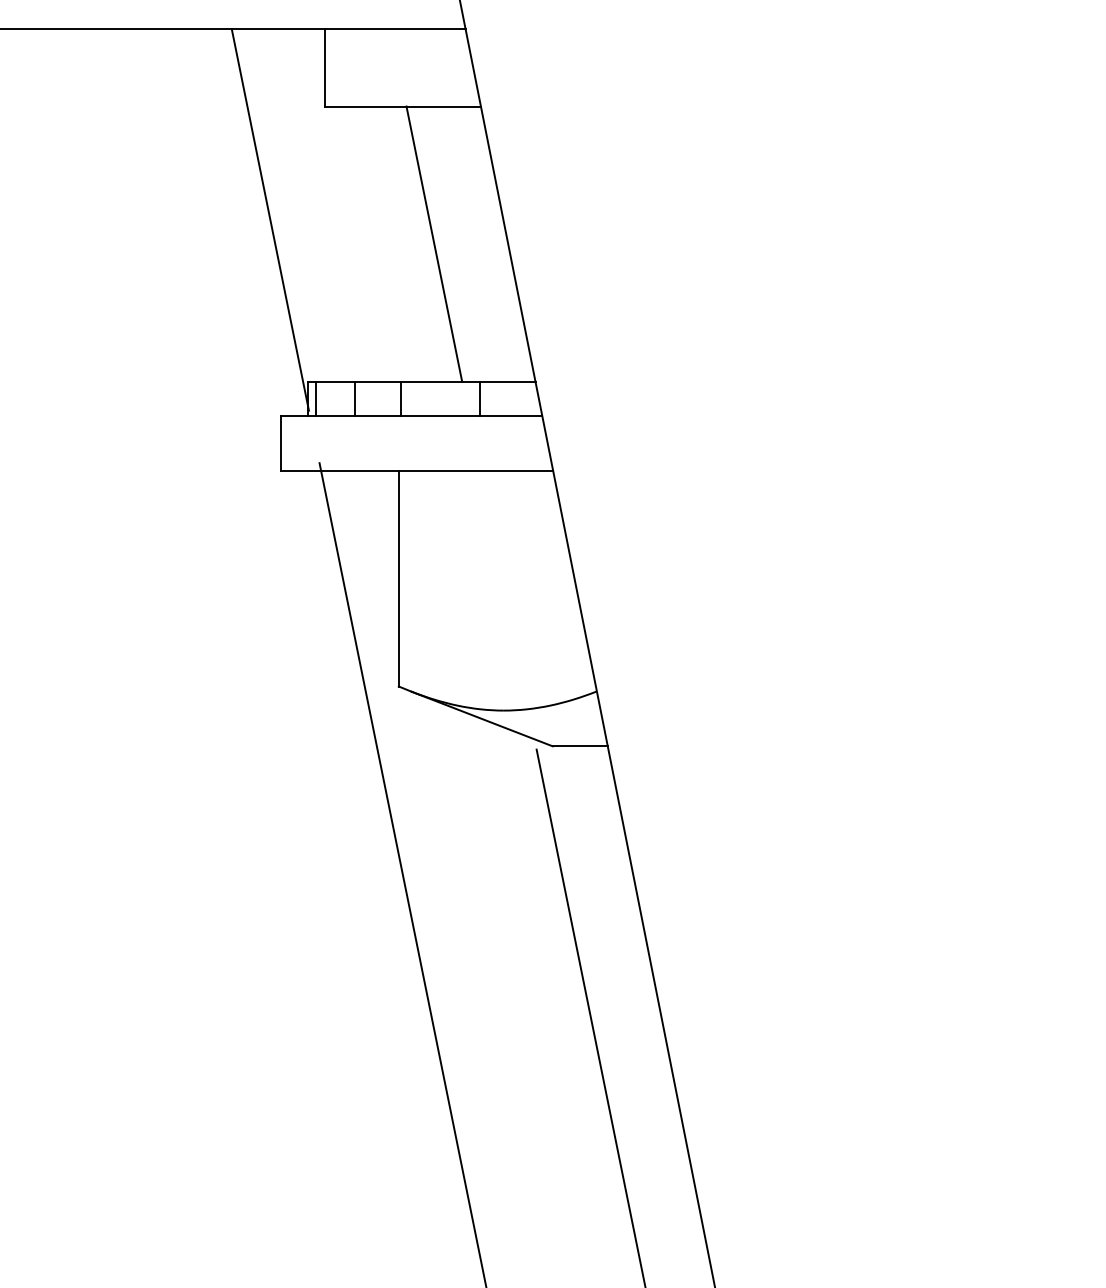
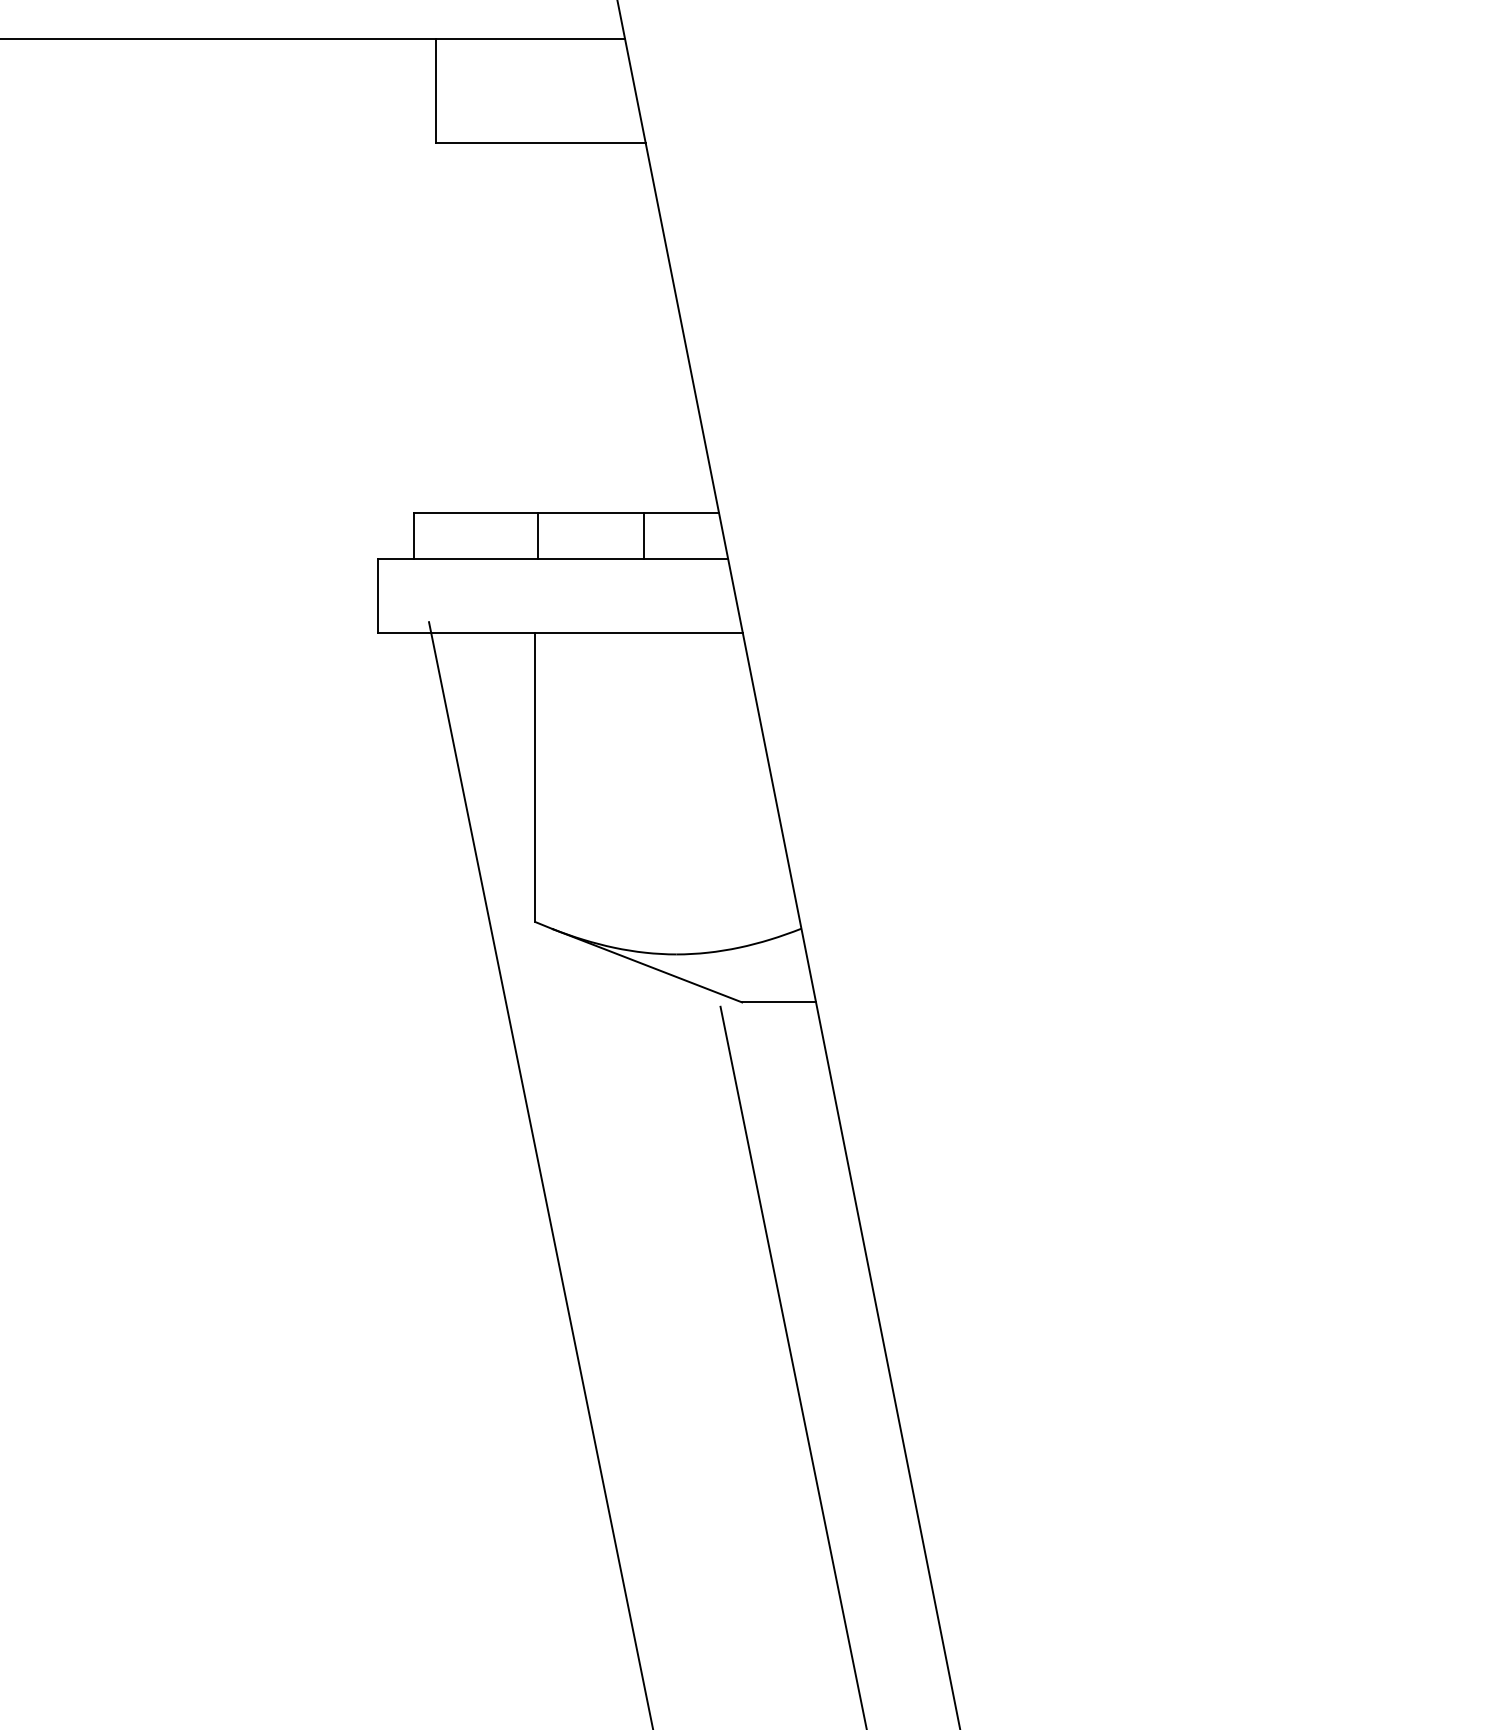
line: (270, 219) -> (362, 295), removed
line: (433, 244) -> (582, 328), removed
line: (315, 399) -> (423, 536), removed
line: (354, 399) -> (476, 536), removed

